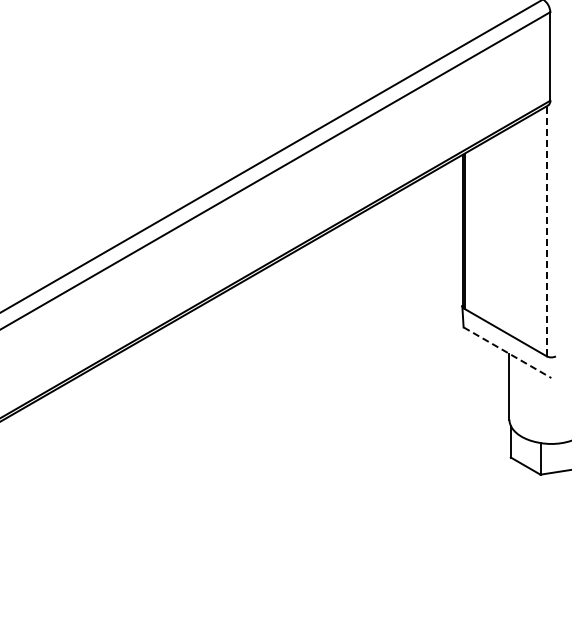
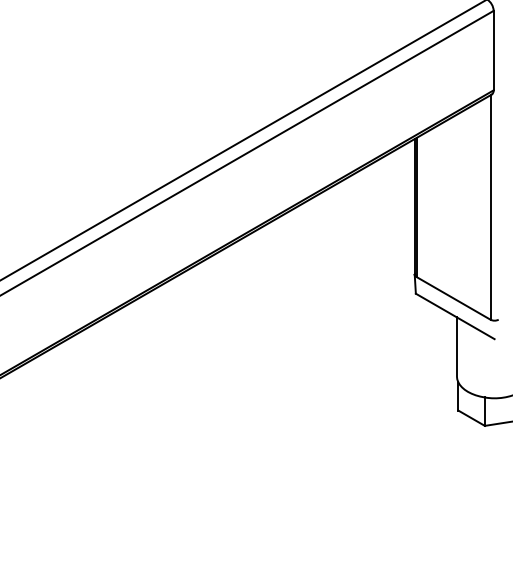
line: (546, 230) -> (490, 206), dashed -> solid
line: (507, 352) -> (455, 316), dashed -> solid

